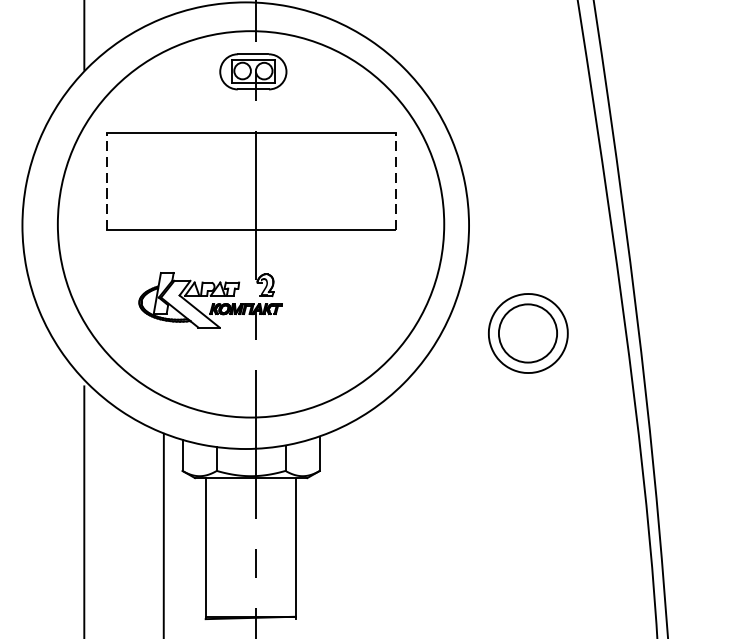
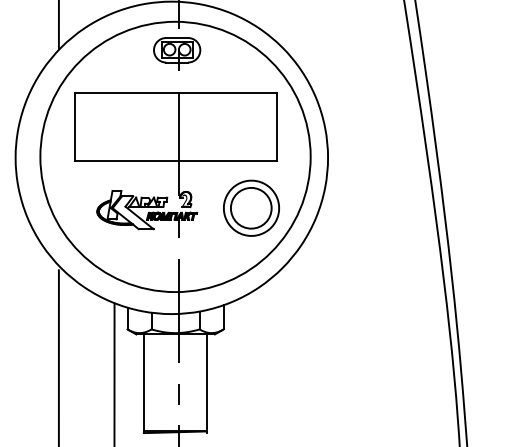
line: (106, 180) -> (74, 126), dashed -> solid
line: (395, 180) -> (276, 126), dashed -> solid
part: (528, 332) -> (251, 207), moved

